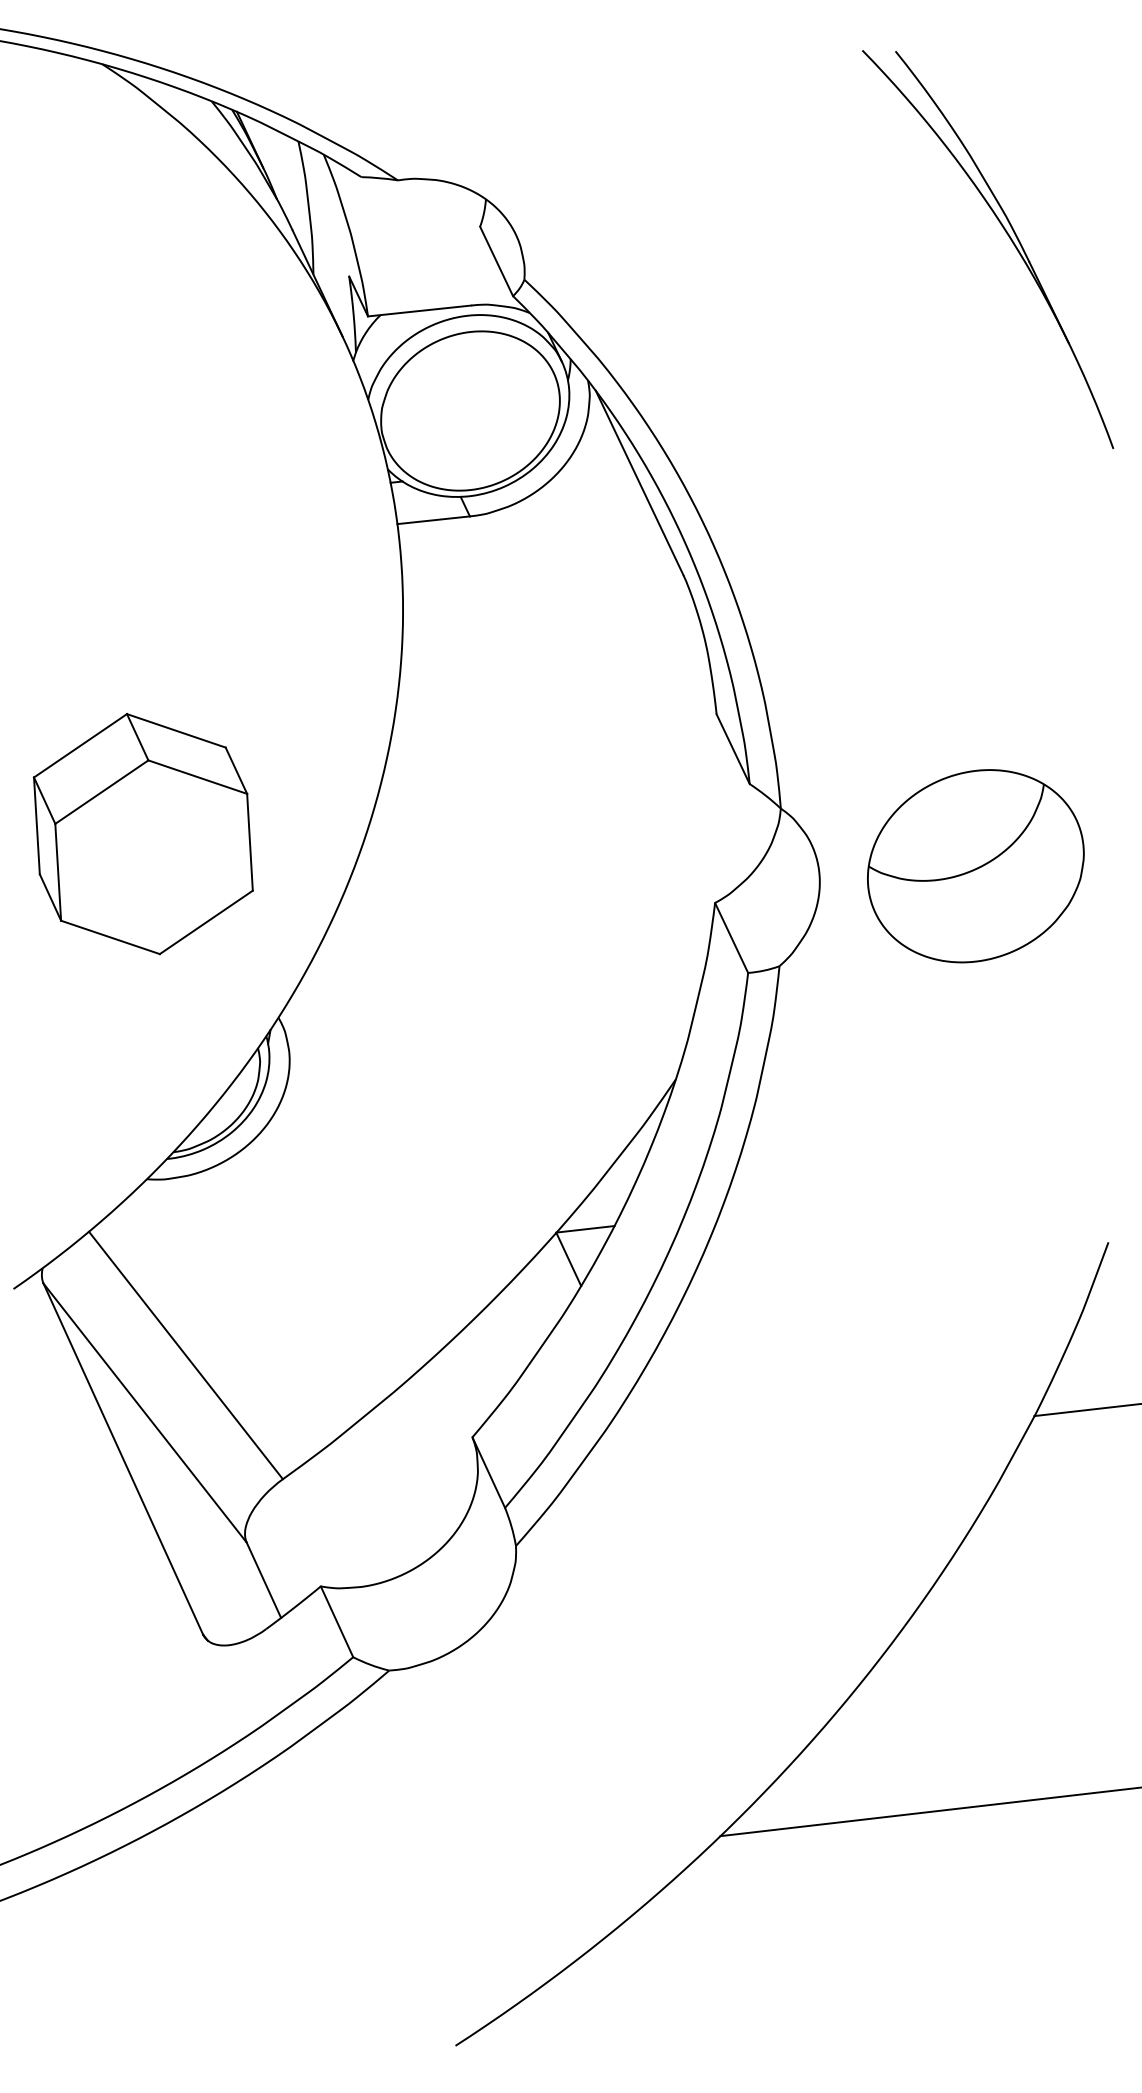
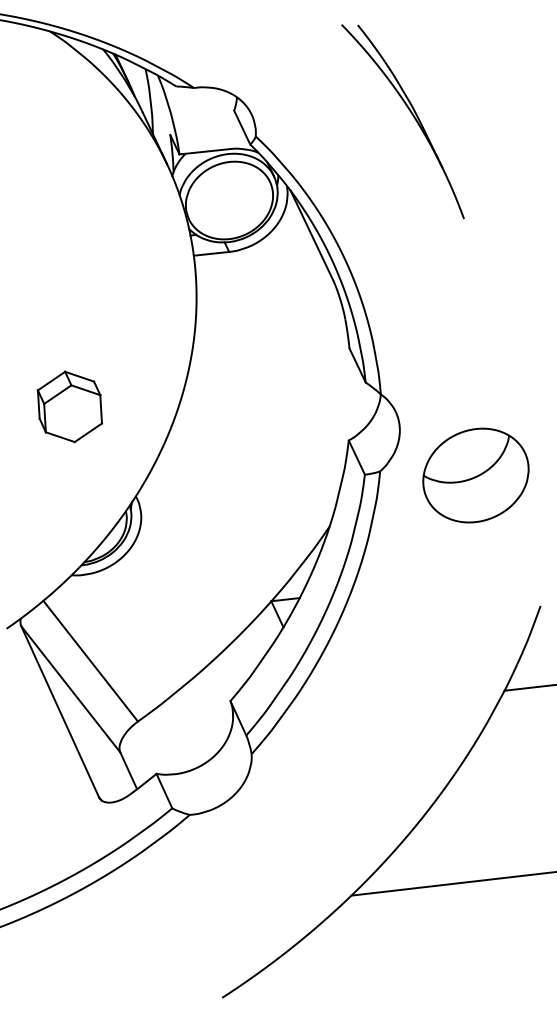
part: (1007, 238) -> (412, 116), moved
part: (142, 833) -> (69, 406), size x0.6
part: (974, 866) -> (475, 475), moved

